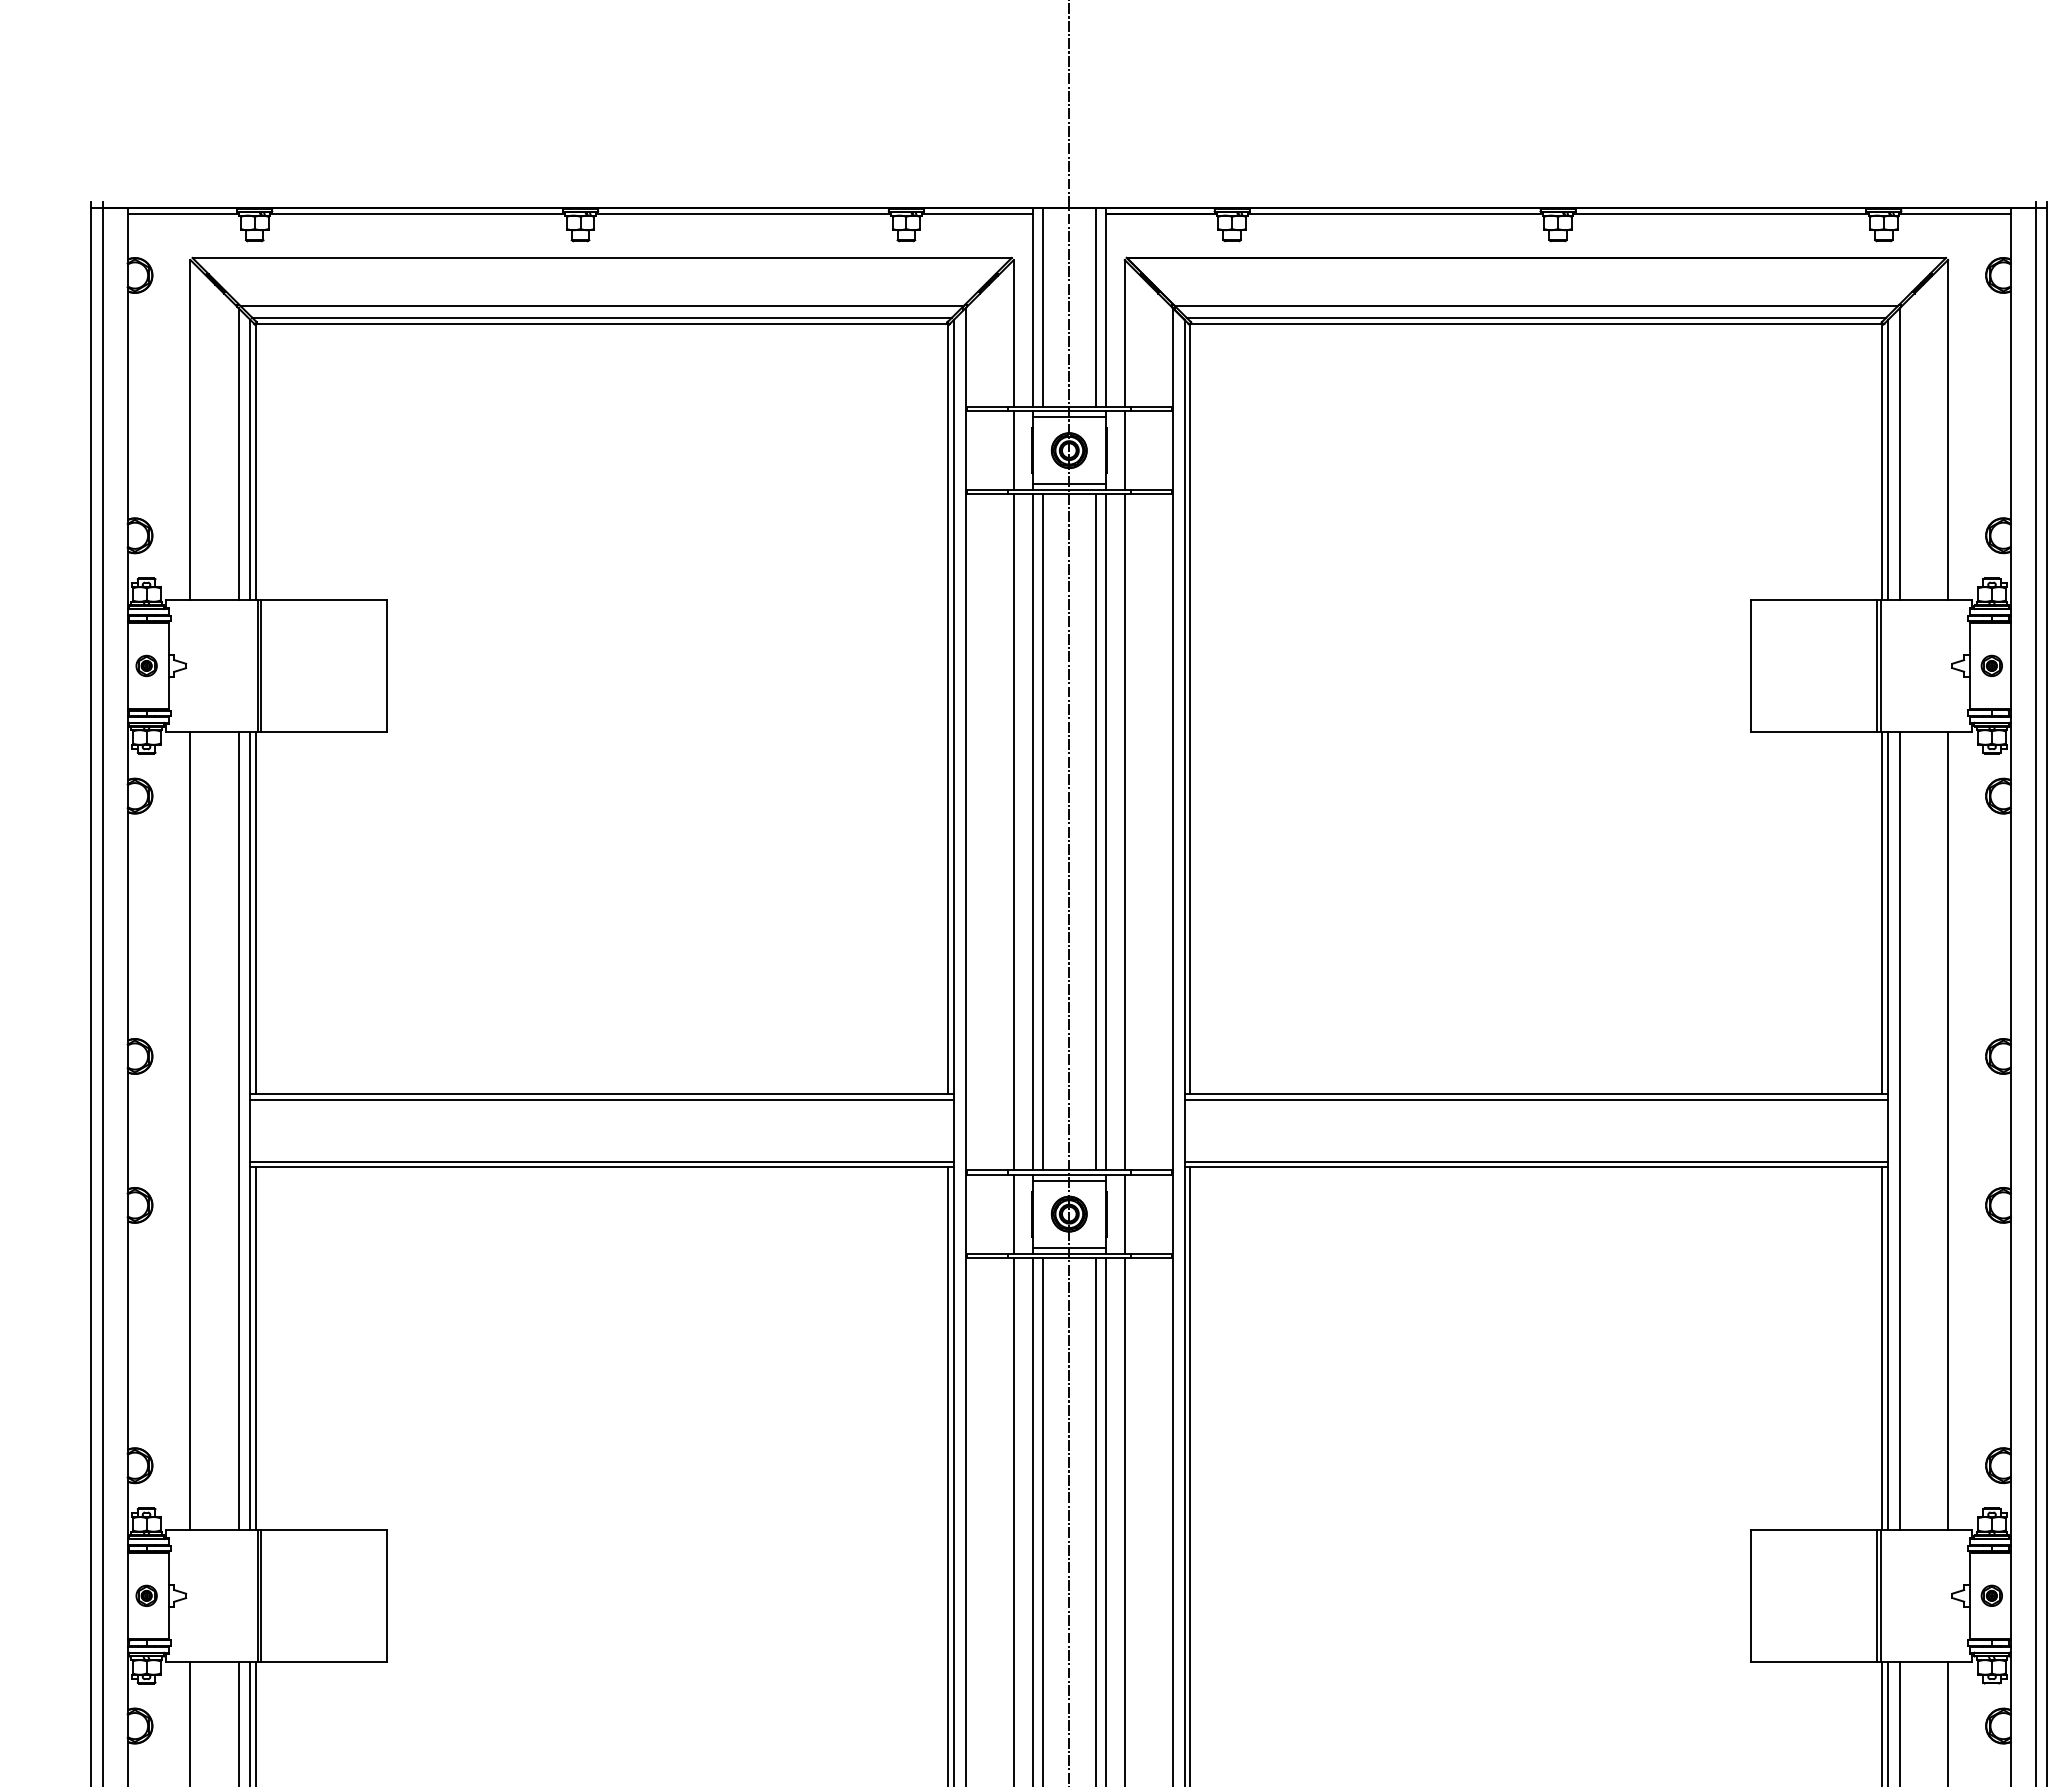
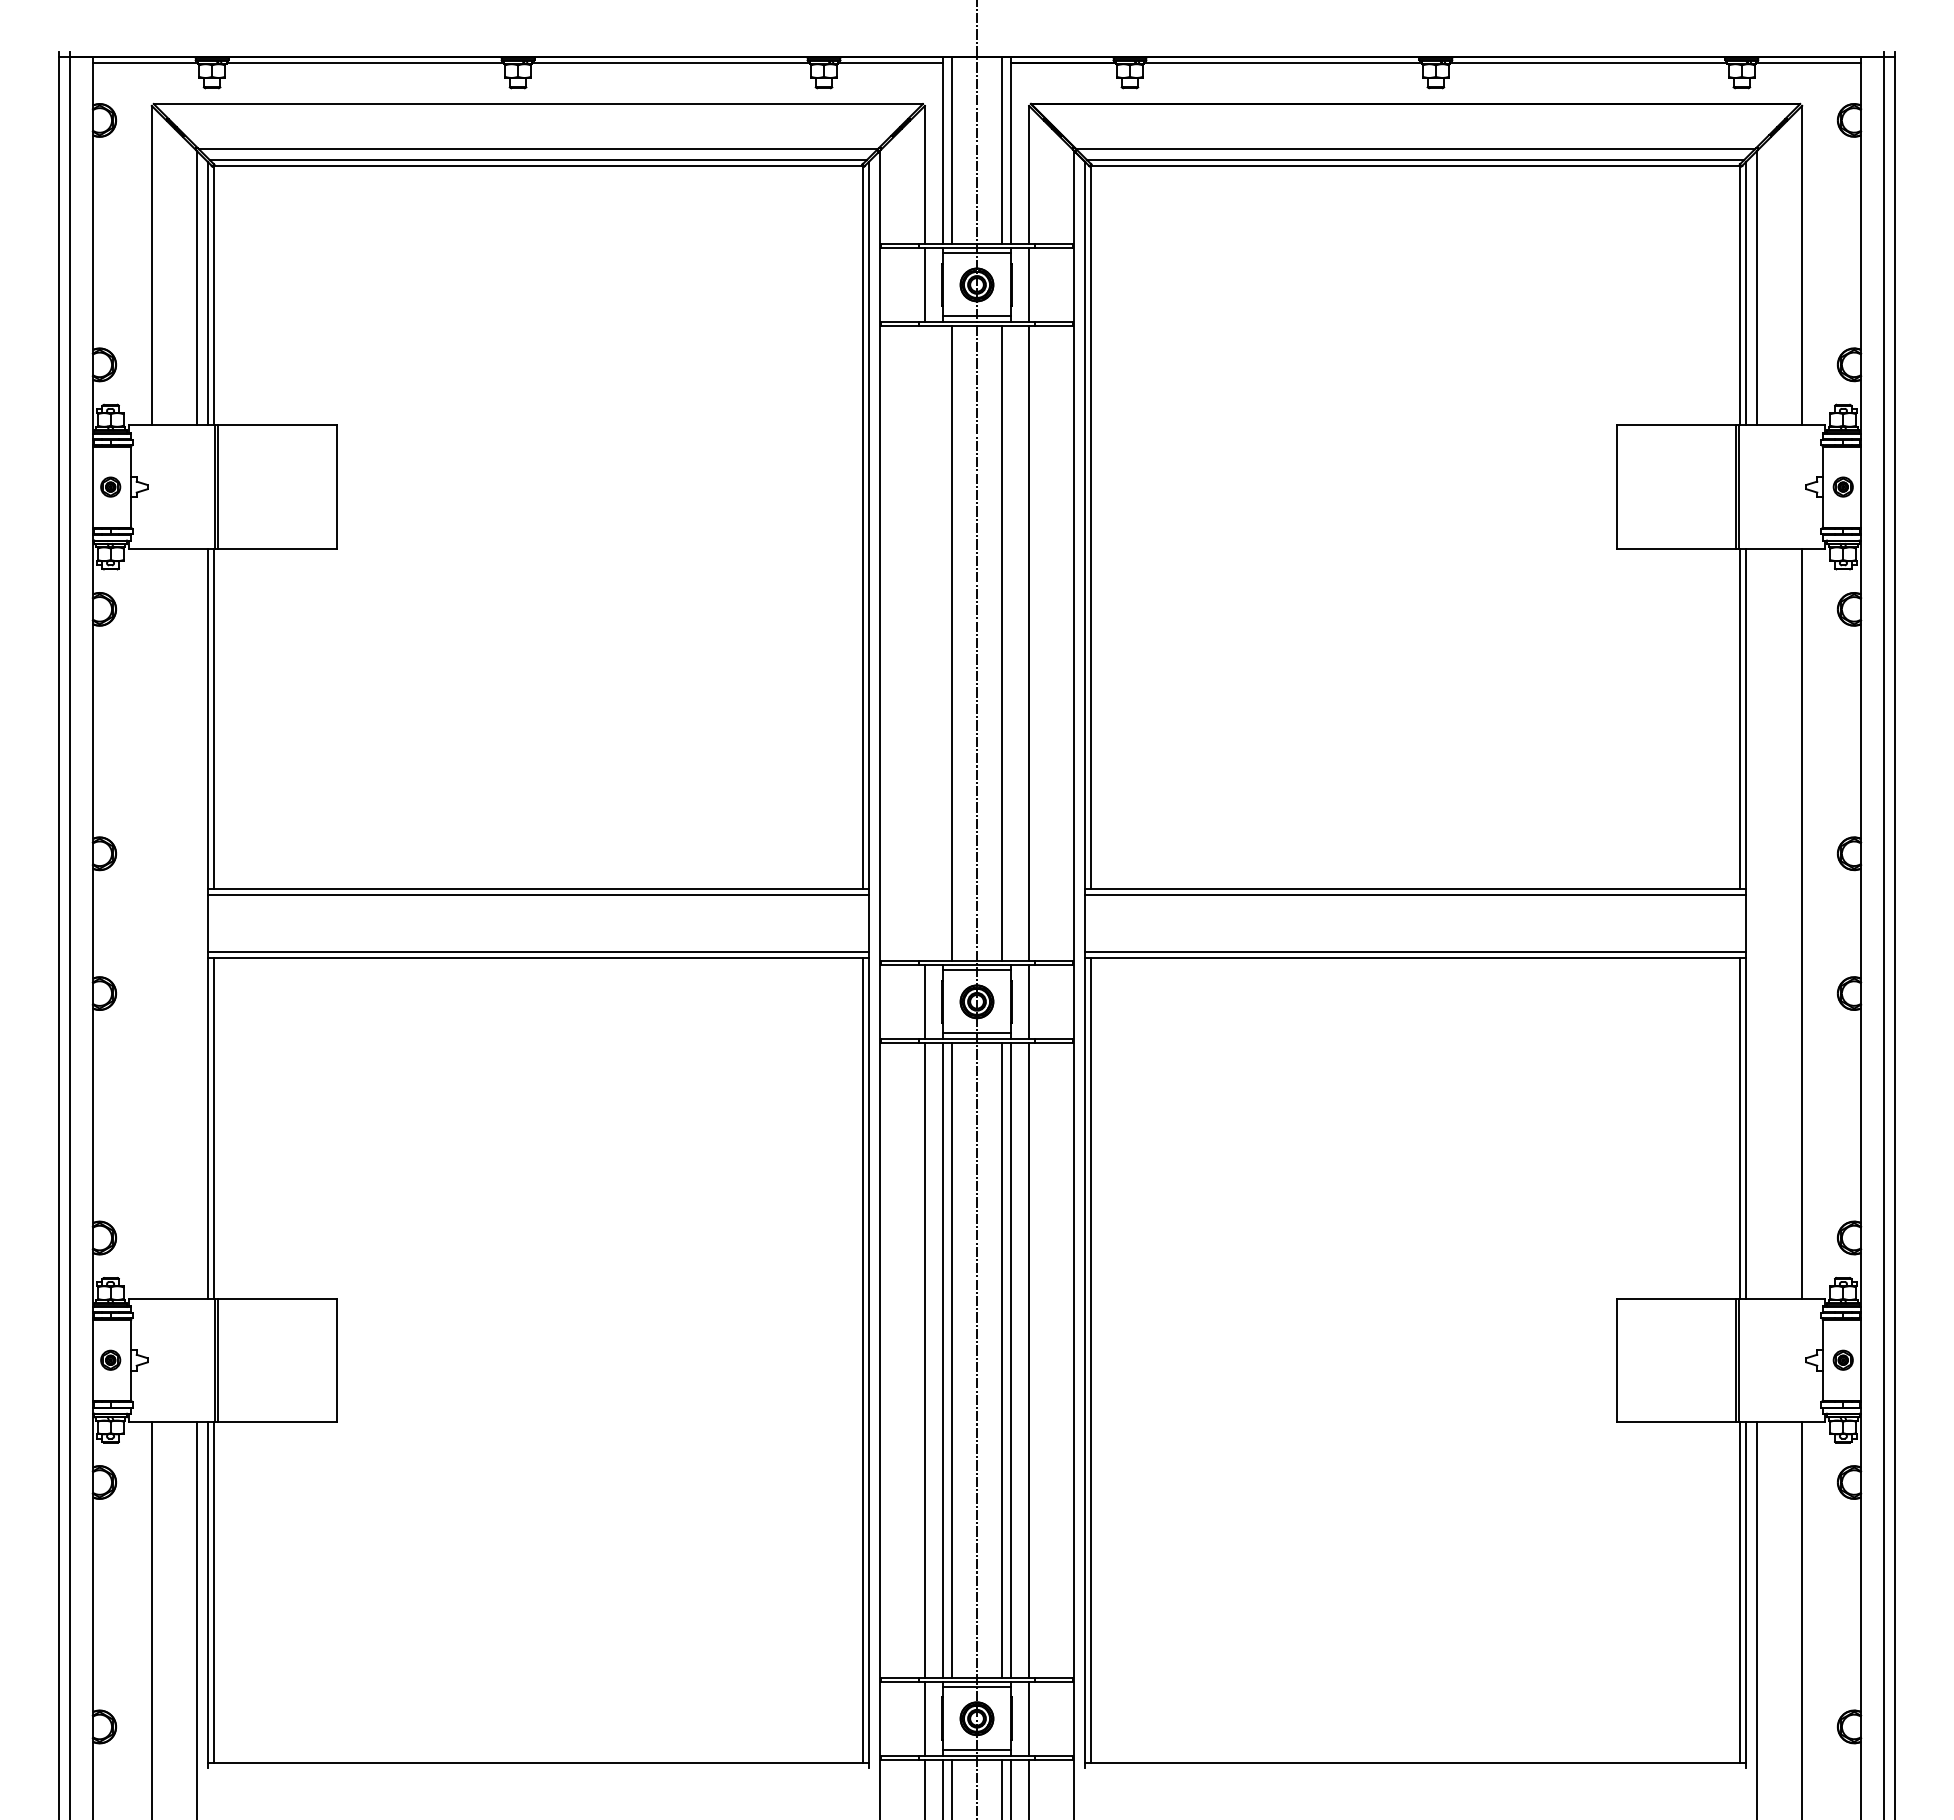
line: (1013, 832) -> (924, 643), removed
line: (1032, 832) -> (942, 643), removed
line: (1106, 832) -> (1011, 643), removed
line: (190, 1130) -> (151, 923), removed
line: (239, 1130) -> (197, 923), removed
line: (1899, 1130) -> (1756, 923), removed

